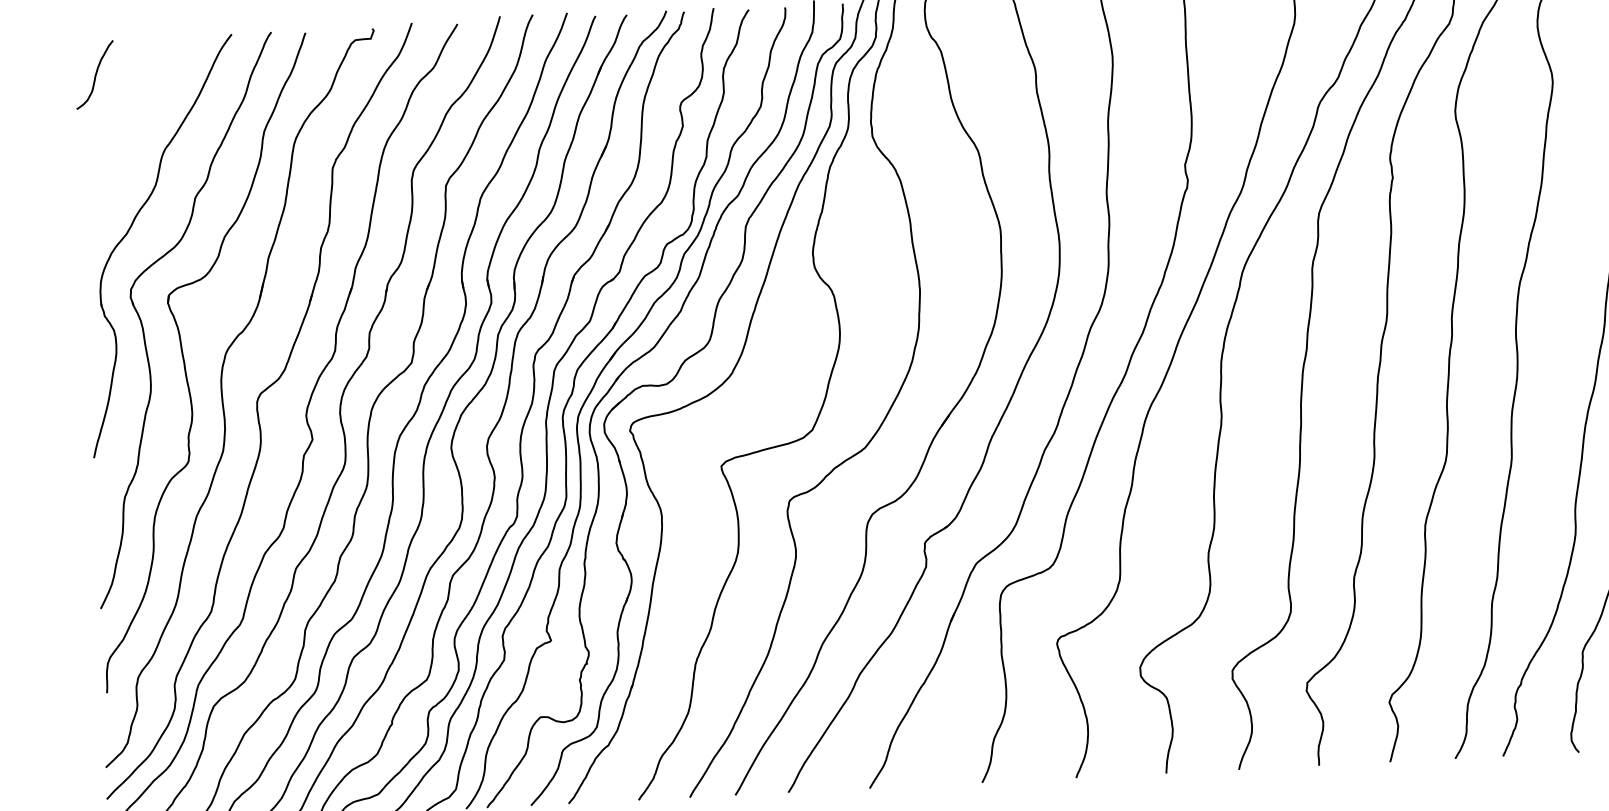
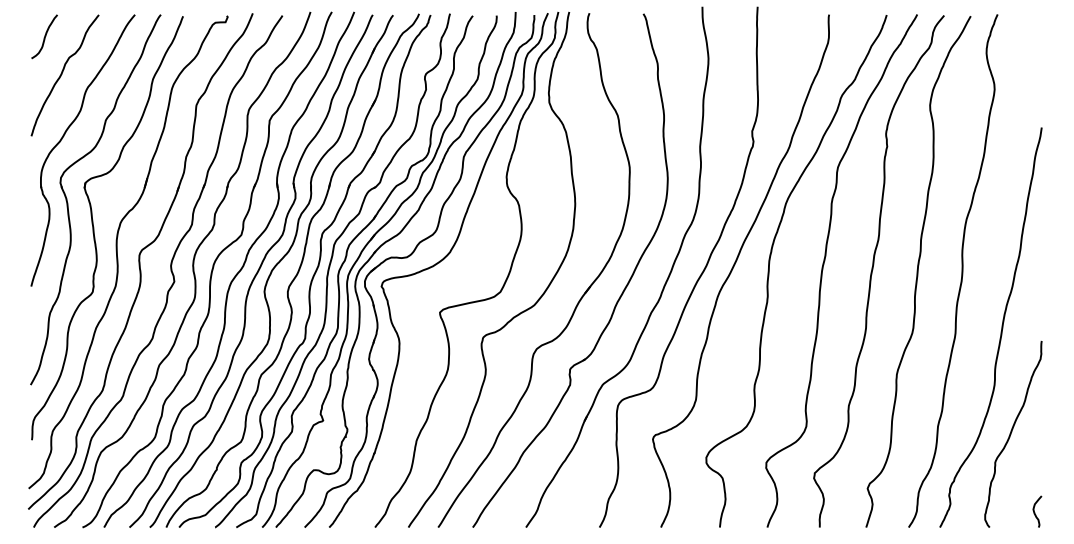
curve: (125, 131) -> (62, 74), added

